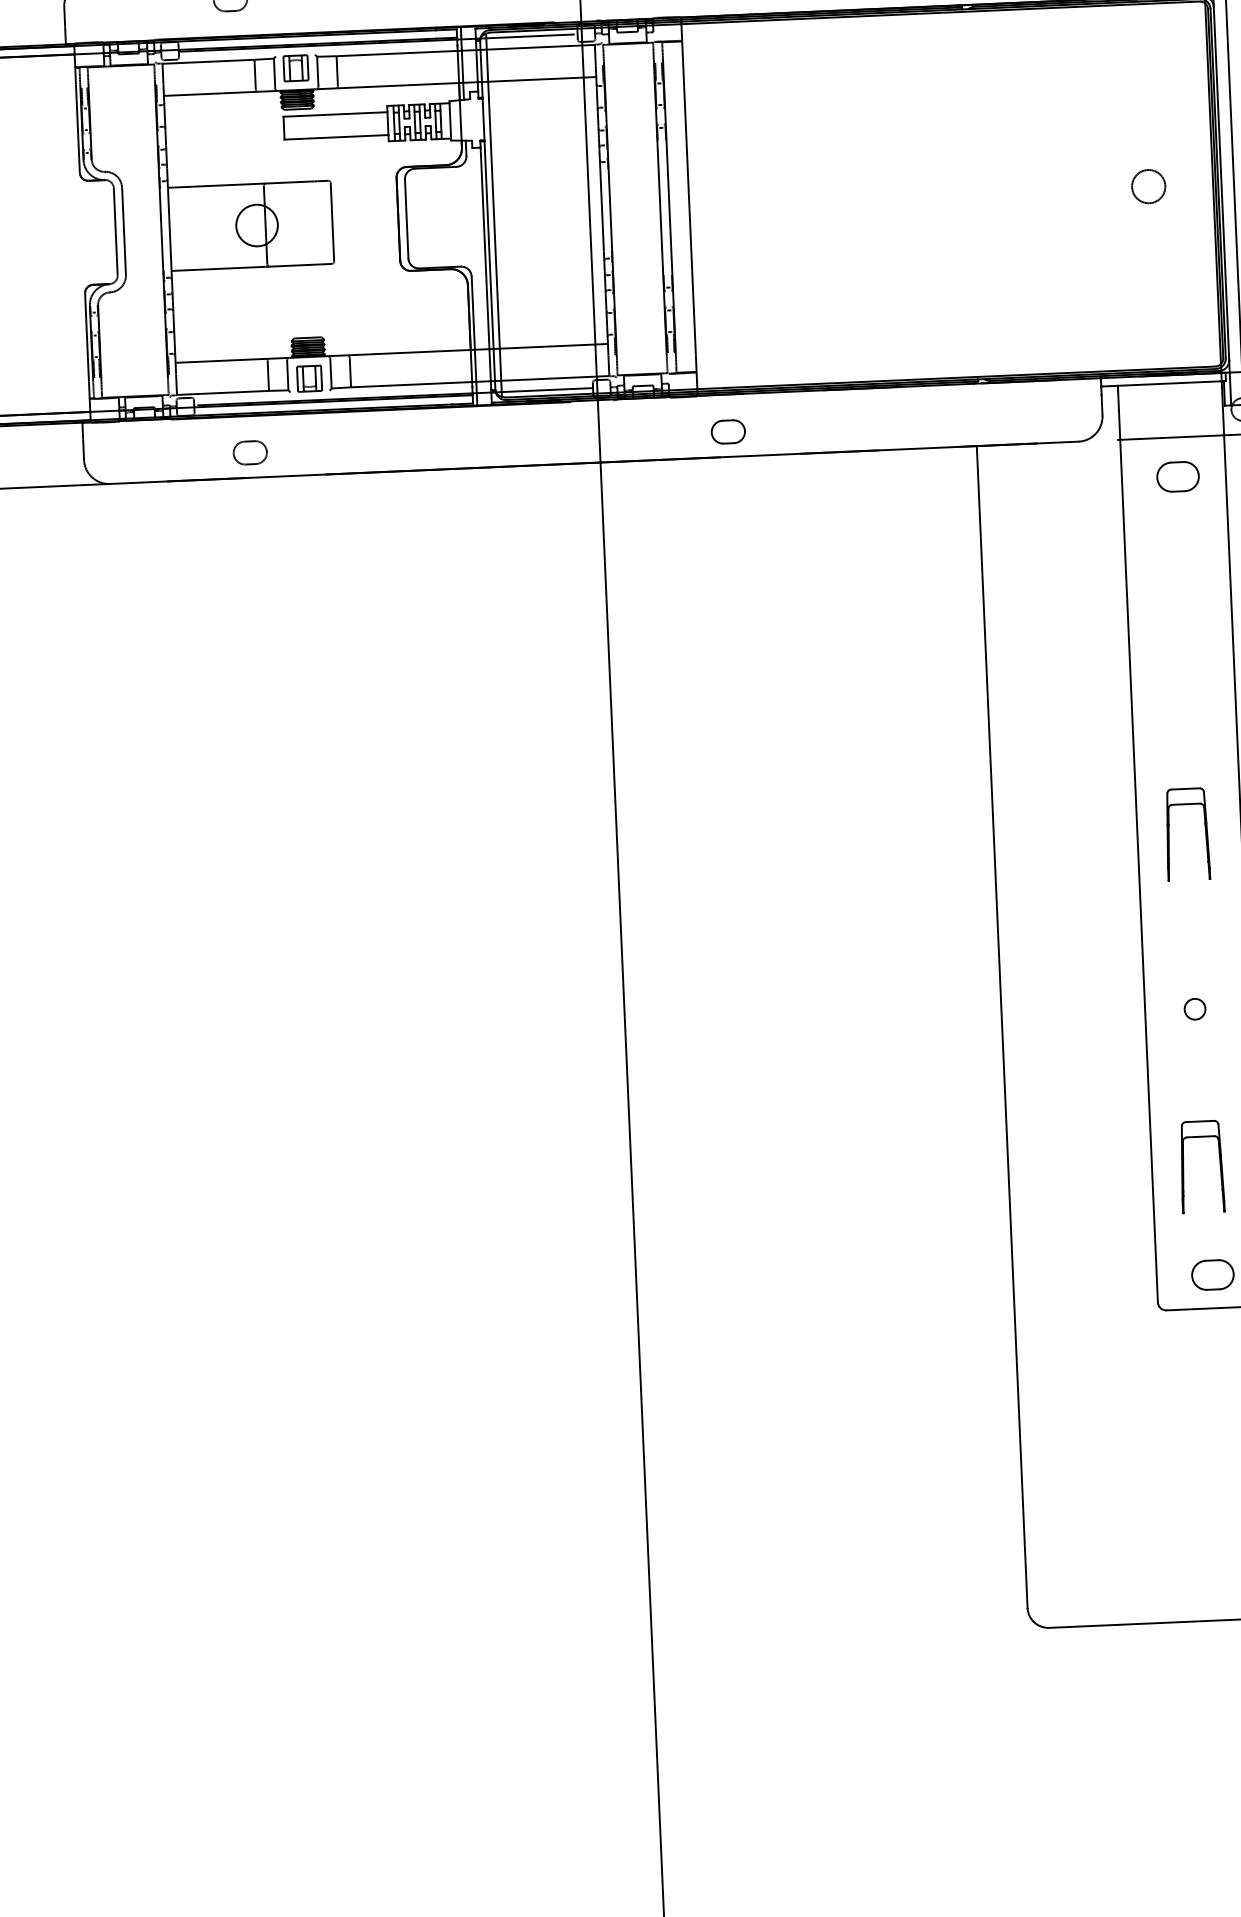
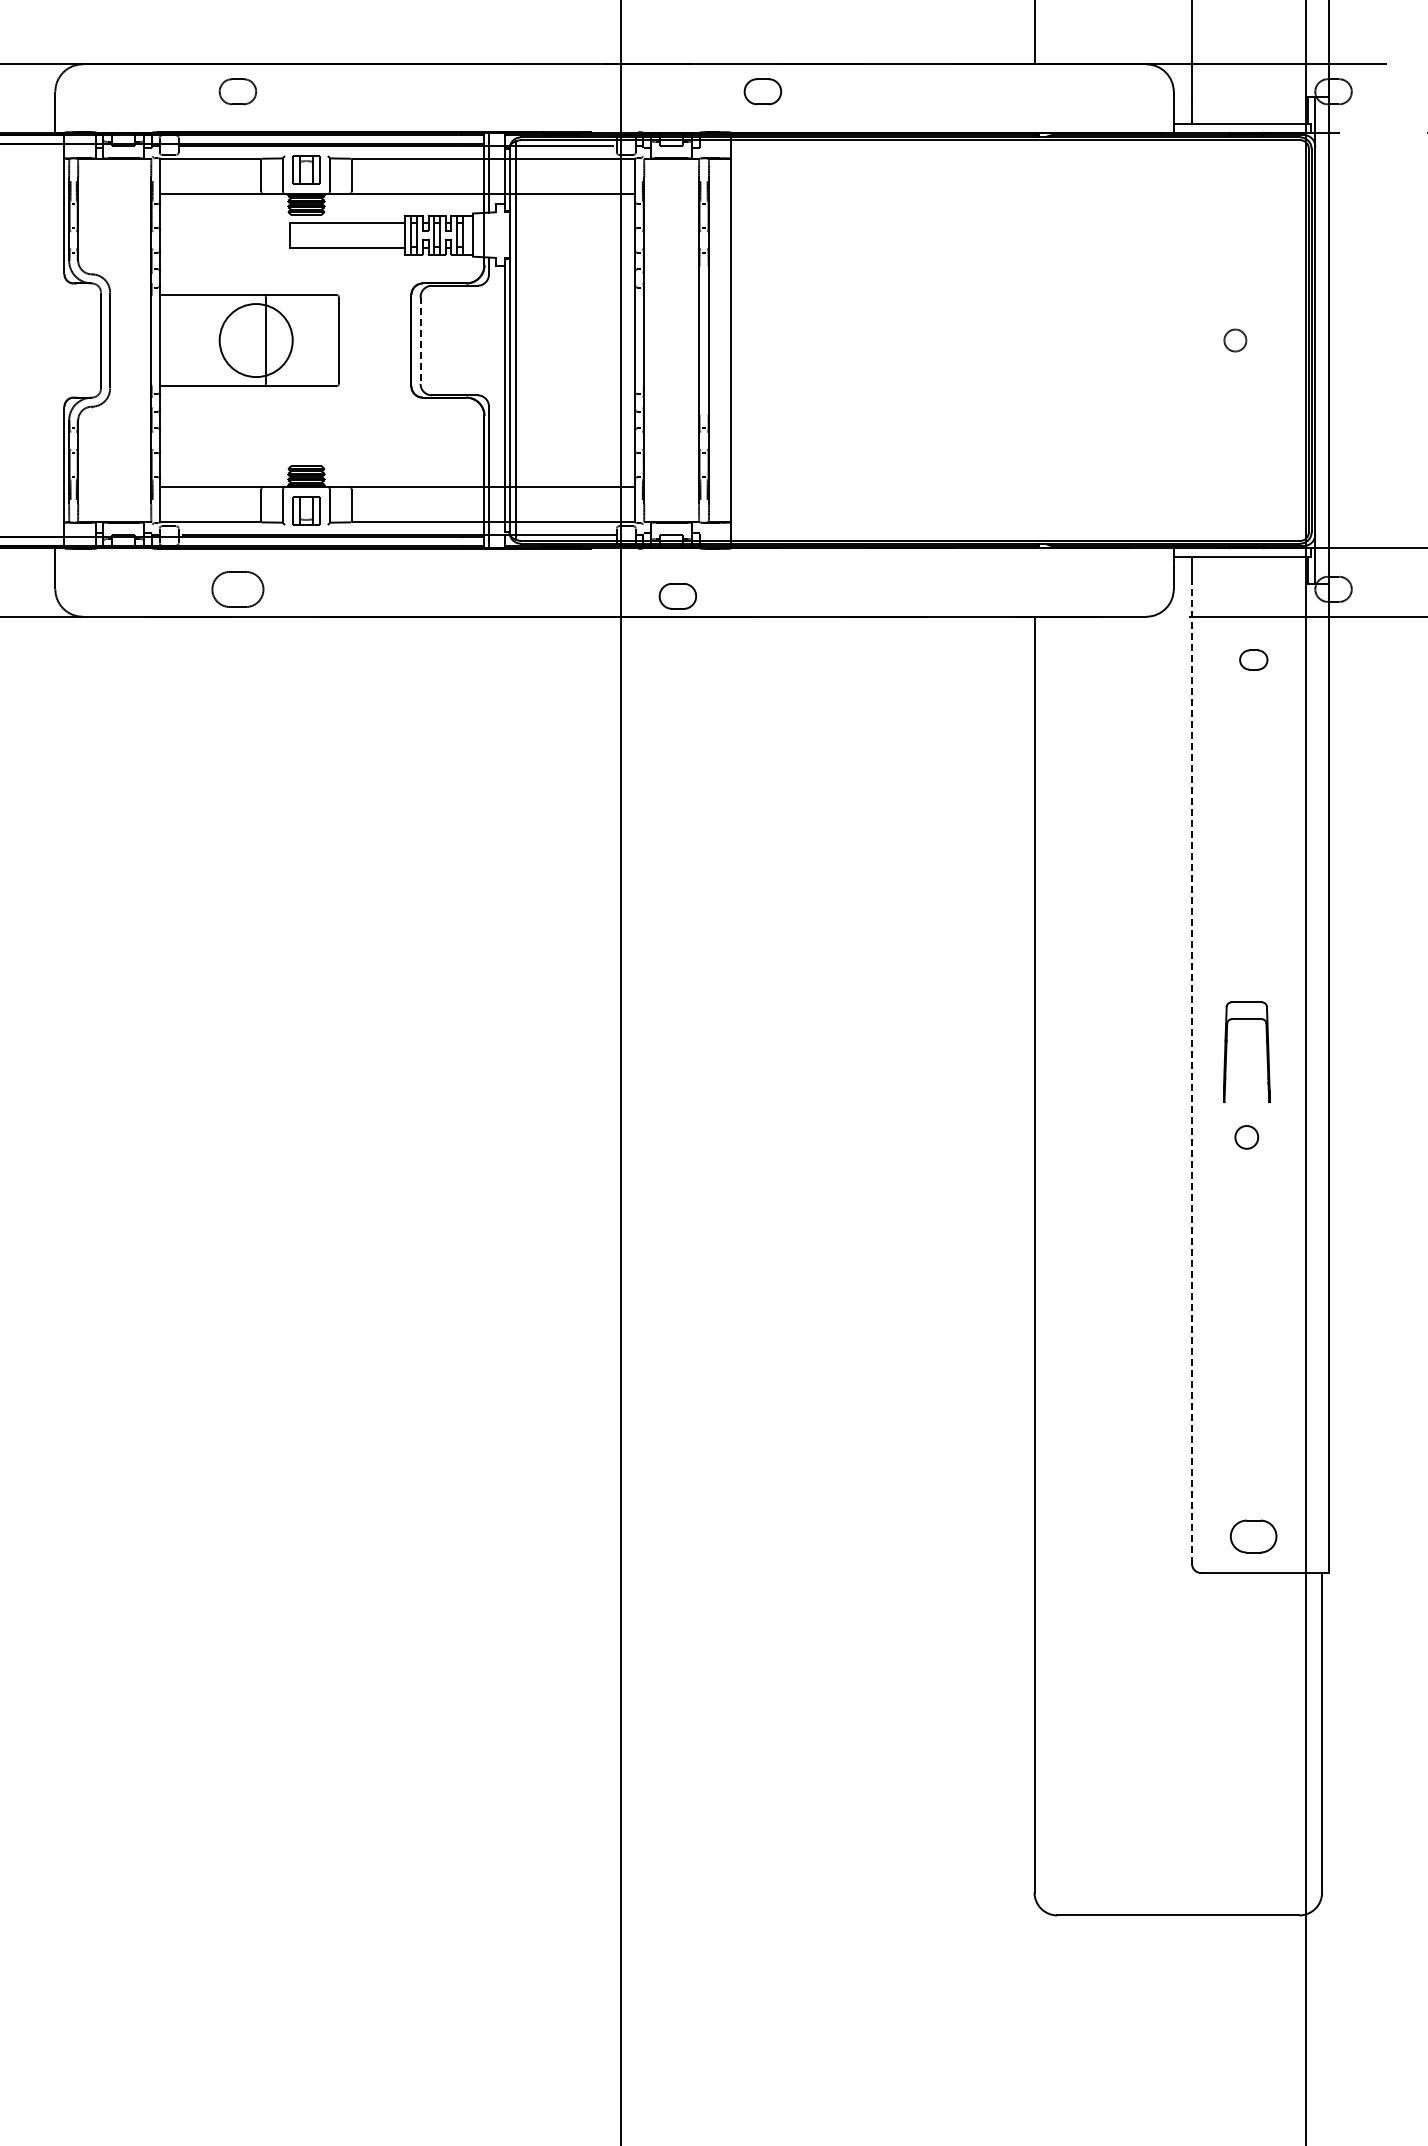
circle: (1148, 186) -> (1235, 340), size x0.6
line: (406, 219) -> (420, 341), solid -> dashed
circle: (257, 225) -> (256, 340), size x1.6
part: (727, 431) -> (677, 595), moved
part: (249, 452) -> (237, 588), size x1.4
part: (1177, 476) -> (1253, 659), size x0.6
line: (1138, 856) -> (1192, 1074), solid -> dashed
circle: (1194, 1009) -> (1246, 1137), moved
part: (1184, 1167) -> (1227, 1417), removed

